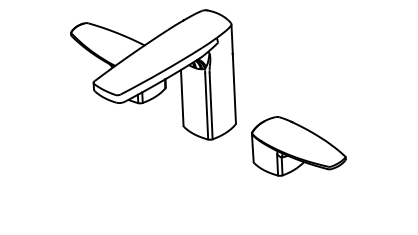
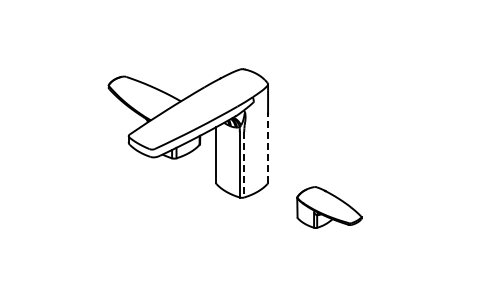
line: (234, 87) -> (268, 147), solid -> dashed
line: (211, 106) -> (244, 164), solid -> dashed
part: (298, 145) -> (329, 207), size x0.7

